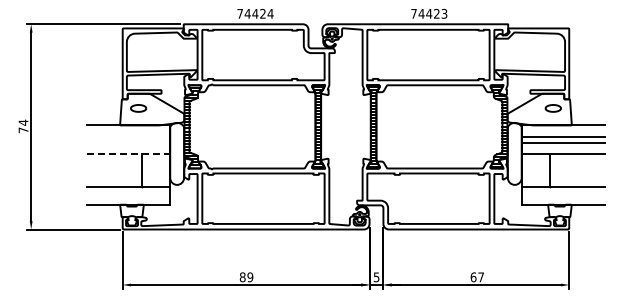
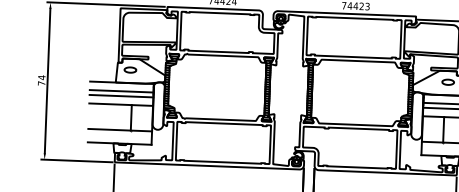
line: (127, 136) -> (121, 91), added
line: (127, 142) -> (120, 95), added
line: (128, 153) -> (121, 104), dashed -> solid

